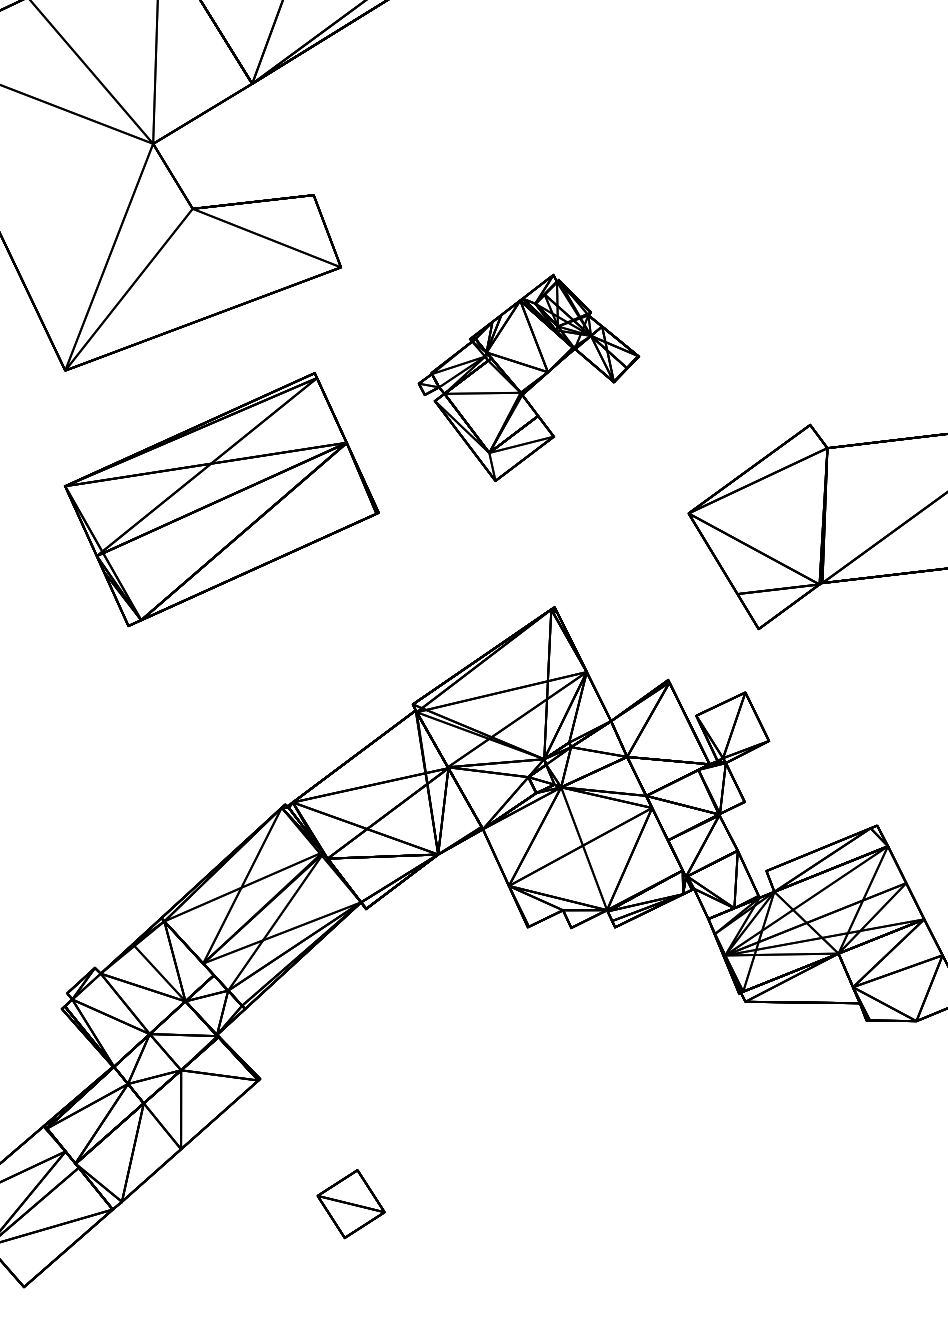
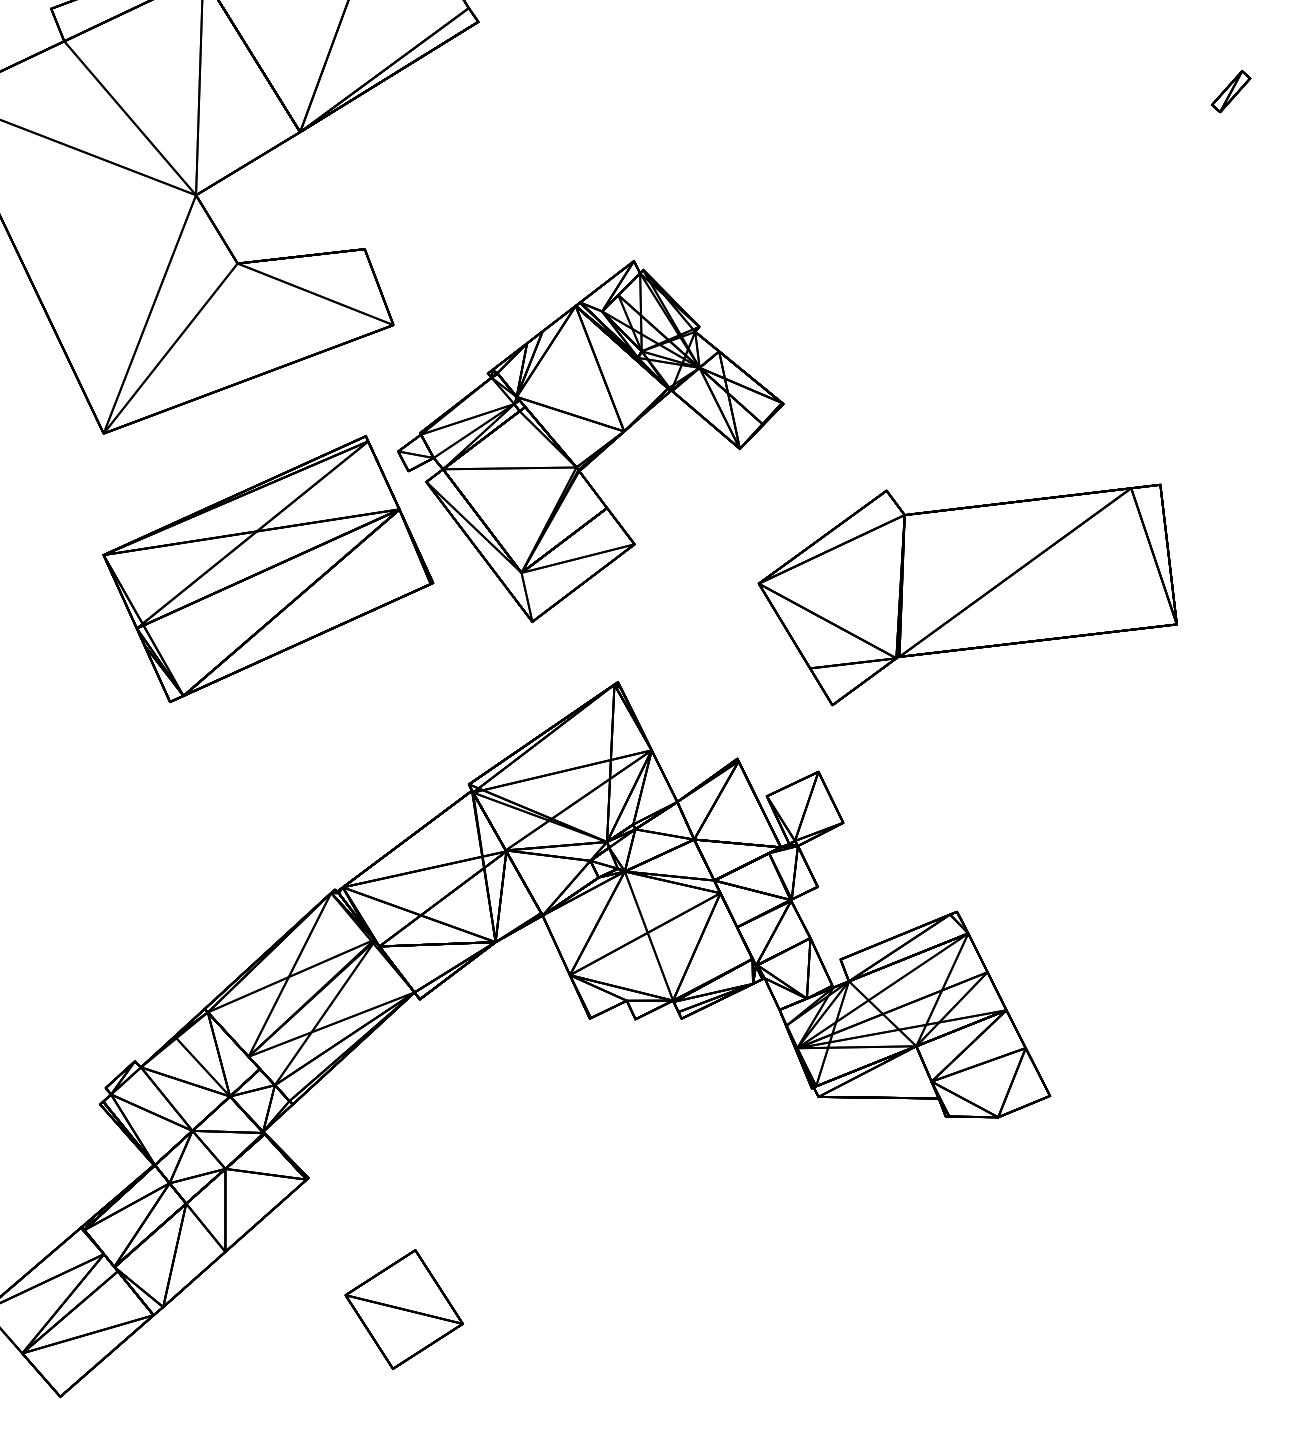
part: (528, 377) -> (590, 440), size x1.67
part: (350, 1204) -> (403, 1309), size x1.67

